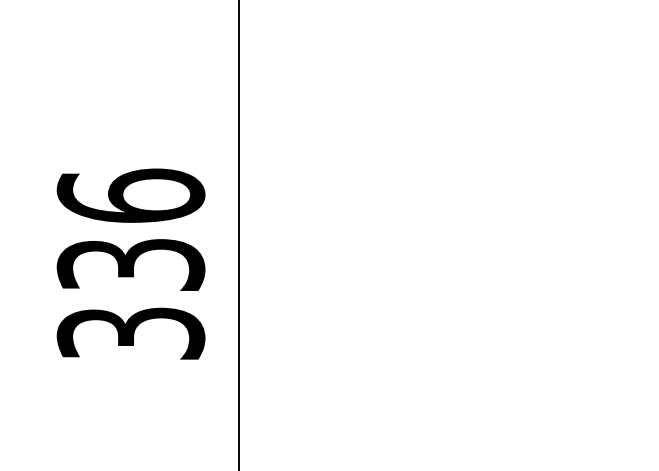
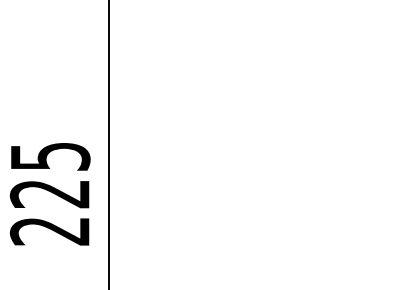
text: (129, 264) -> (49, 193), 336 -> 225

